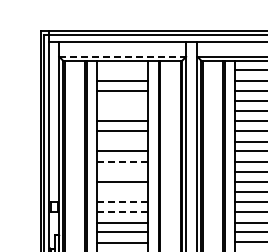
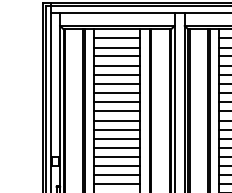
line: (123, 56) -> (118, 25), dashed -> solid
line: (122, 70) -> (117, 38), added
line: (122, 101) -> (117, 66), added
line: (122, 110) -> (117, 74), added
line: (122, 141) -> (117, 102), added
line: (122, 161) -> (117, 120), dashed -> solid
line: (122, 171) -> (117, 129), added
line: (122, 191) -> (117, 147), added
line: (122, 202) -> (117, 157), dashed -> solid
line: (122, 212) -> (117, 166), dashed -> solid

